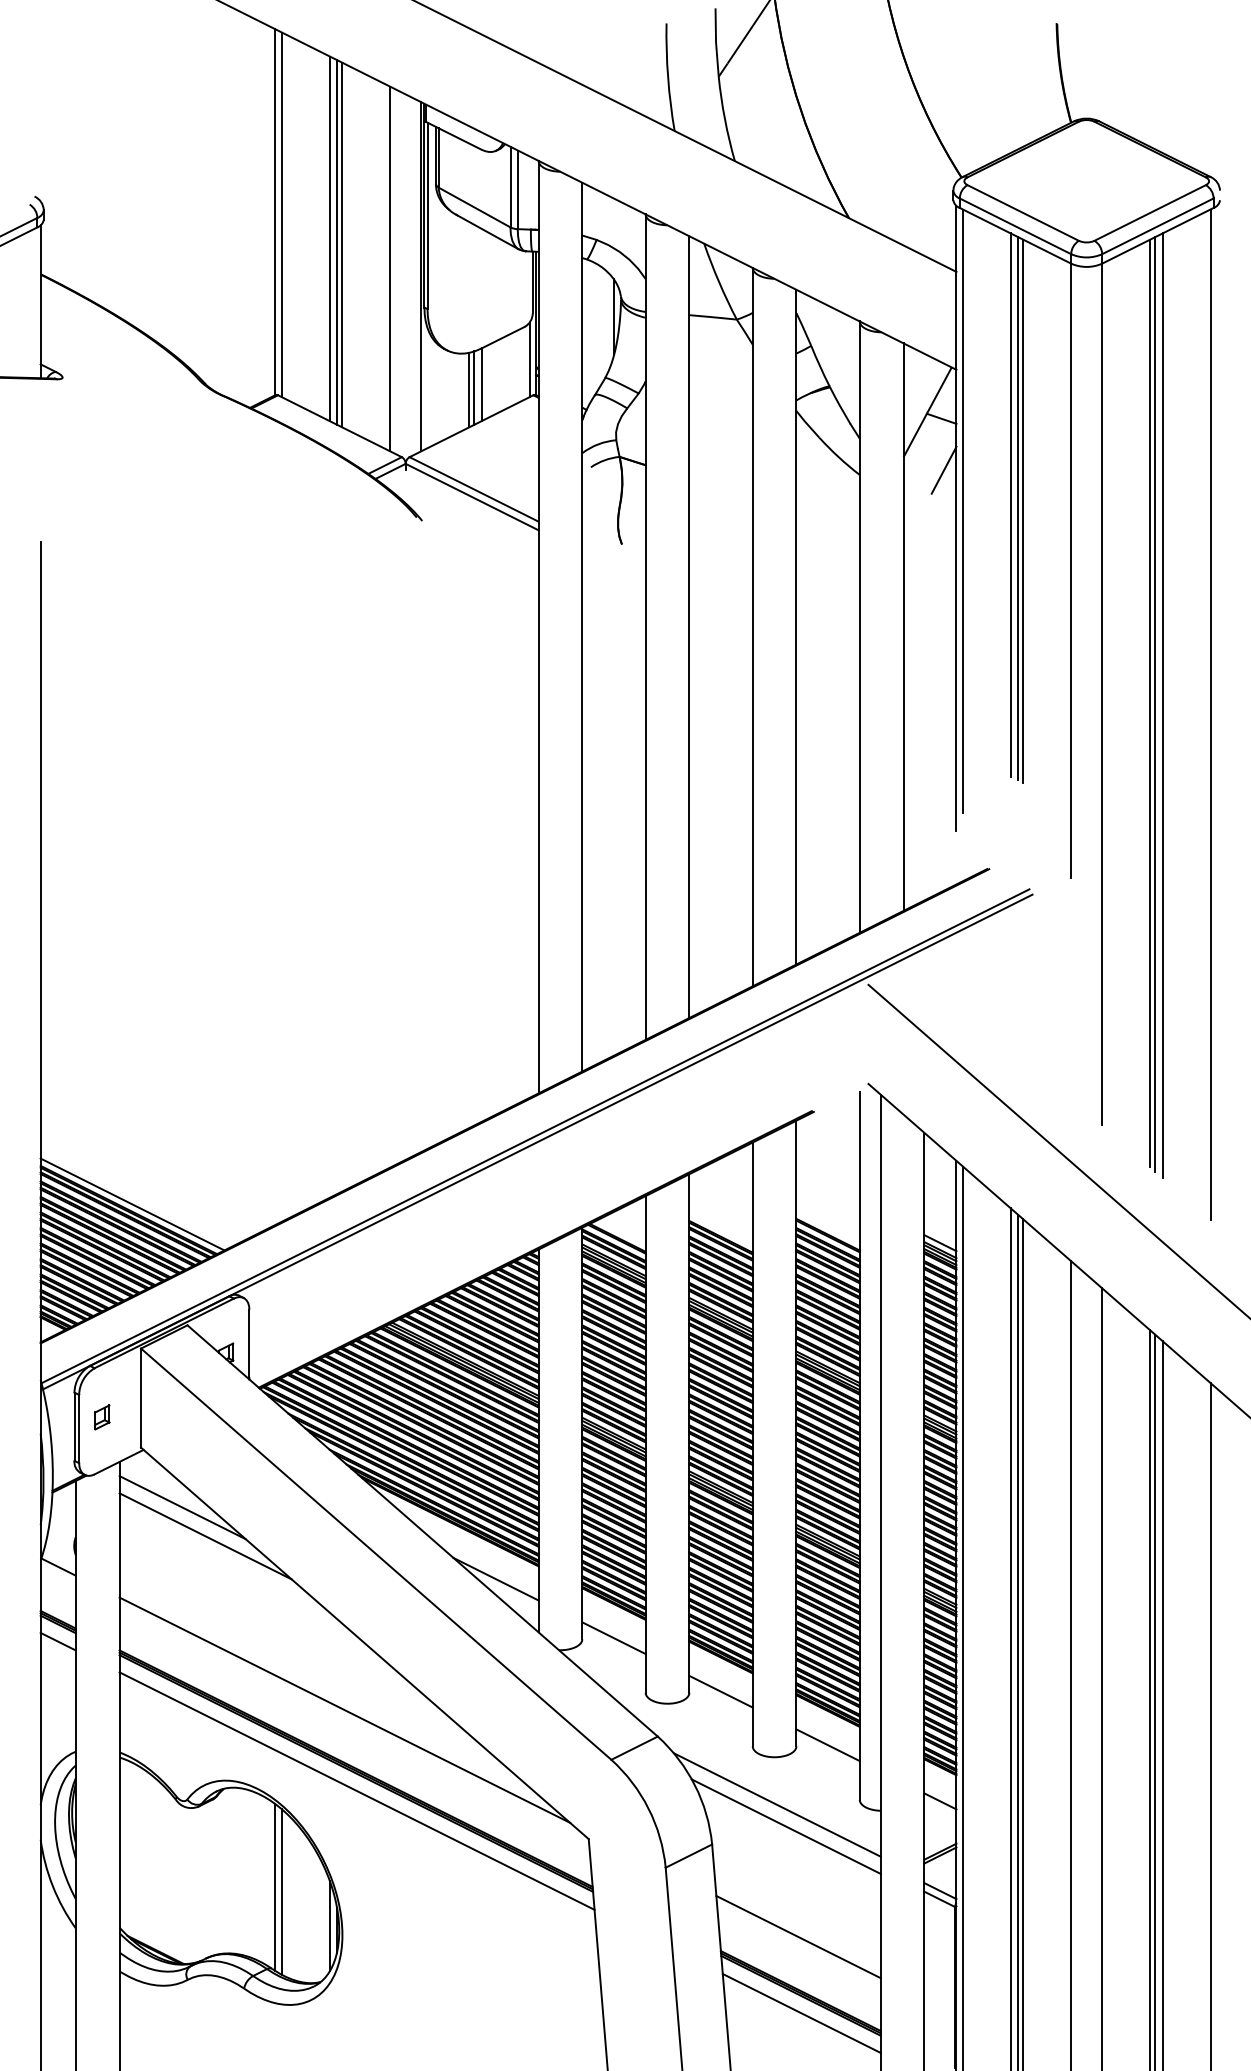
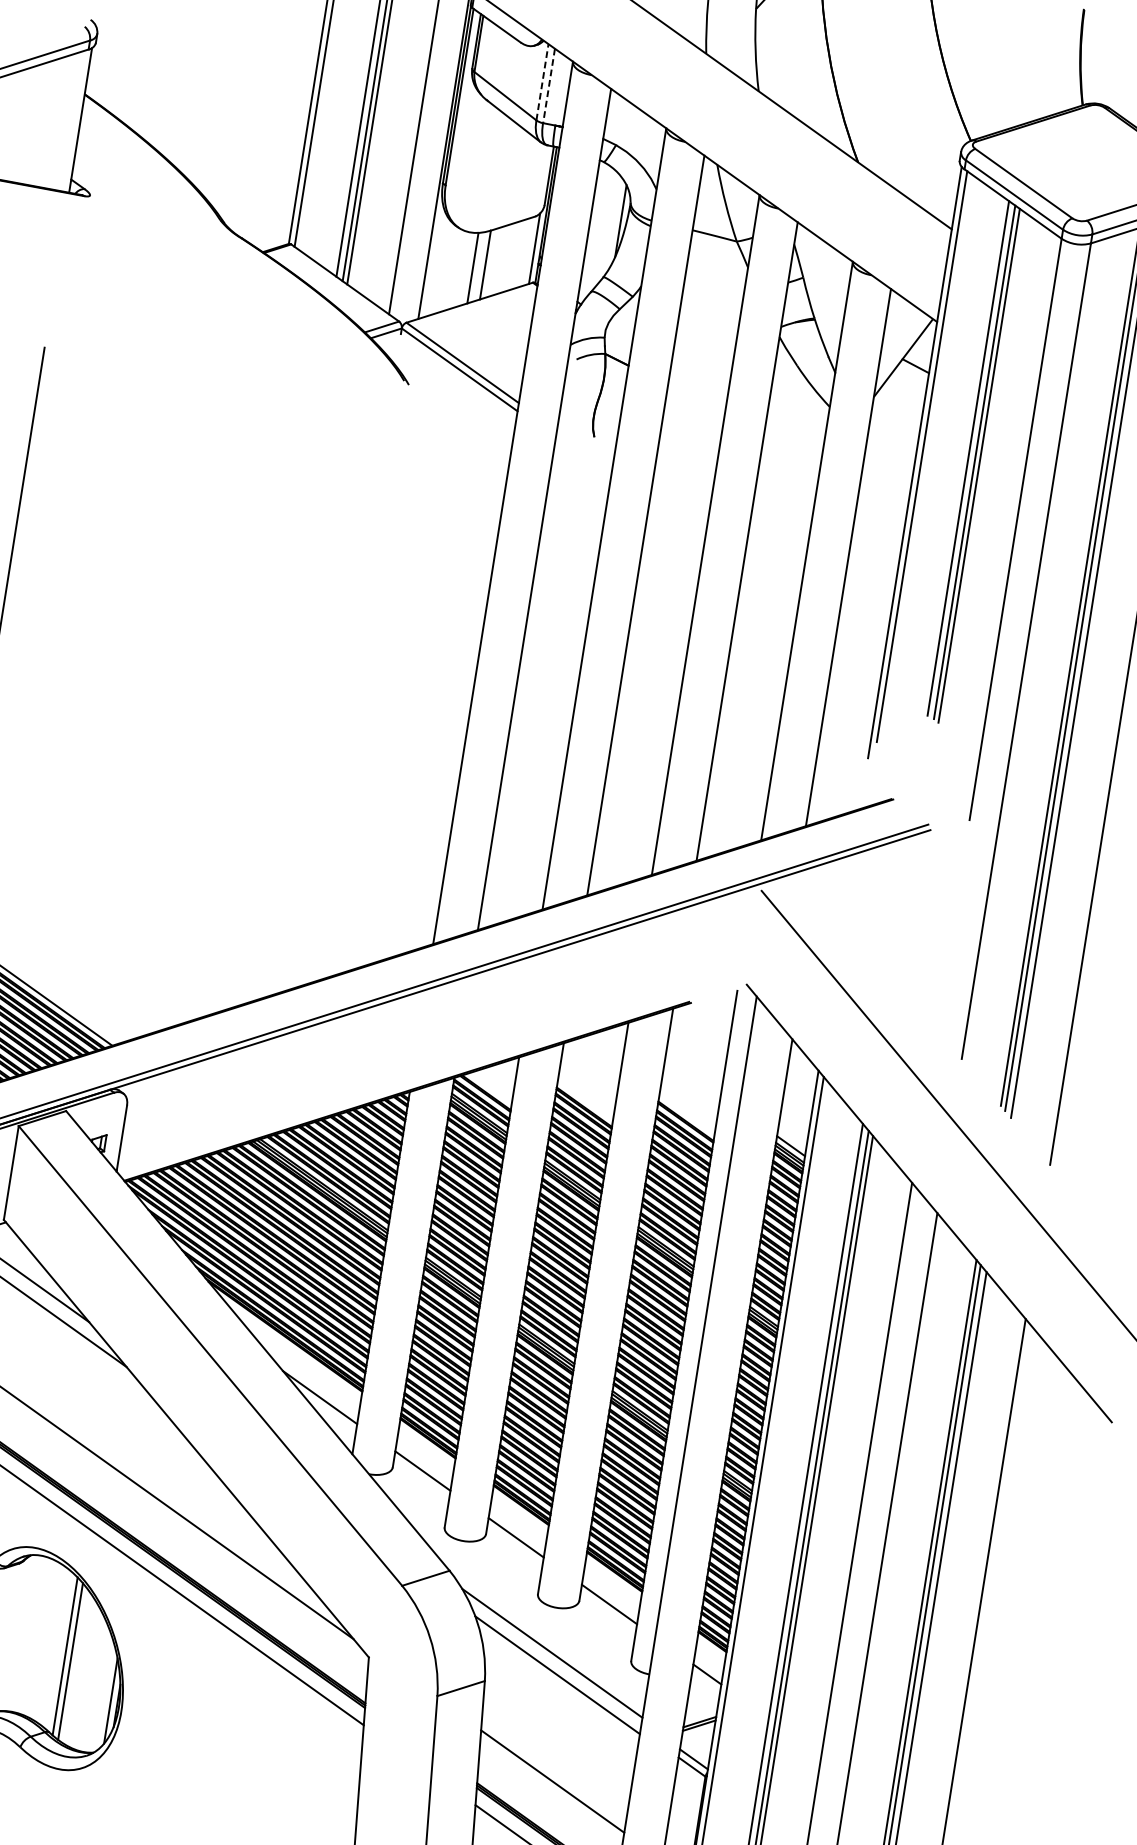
line: (510, 186) -> (542, 81), solid -> dashed
line: (517, 190) -> (548, 86), solid -> dashed
line: (474, 387) -> (478, 266), removed
line: (943, 469) -> (909, 414), removed

